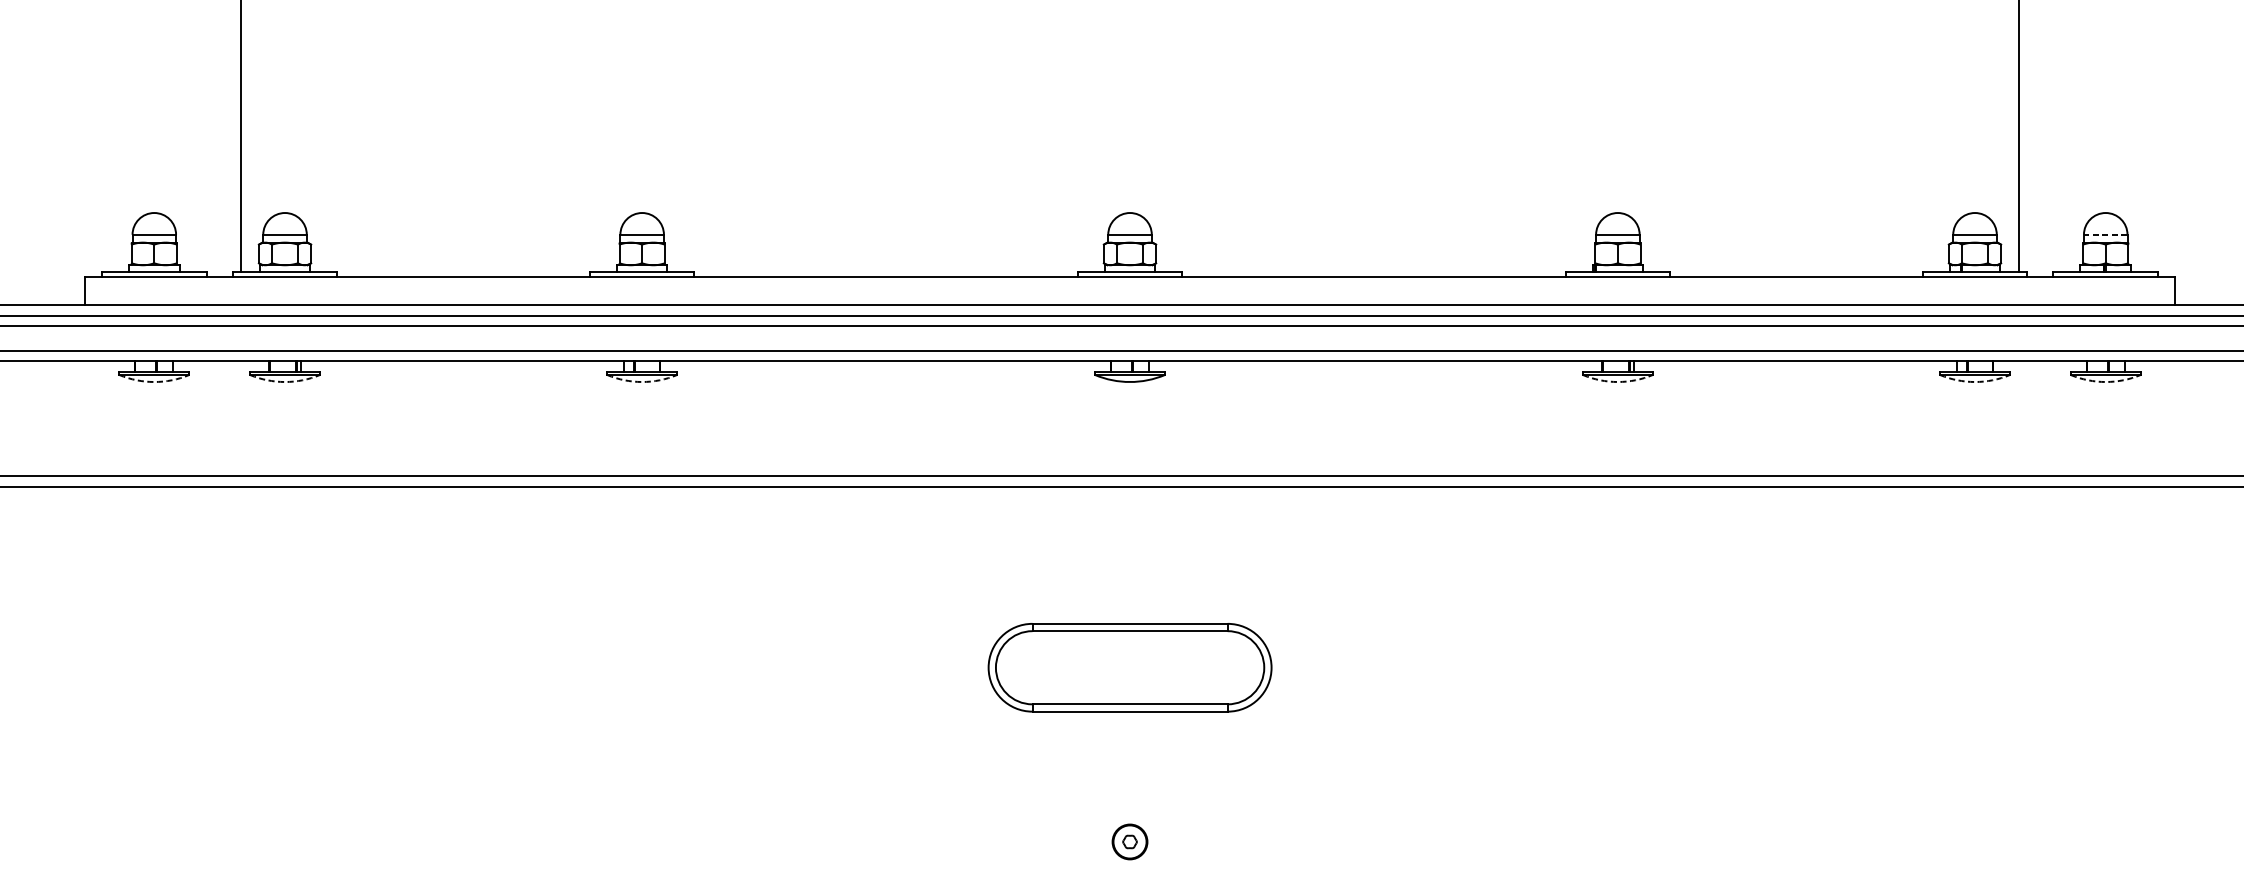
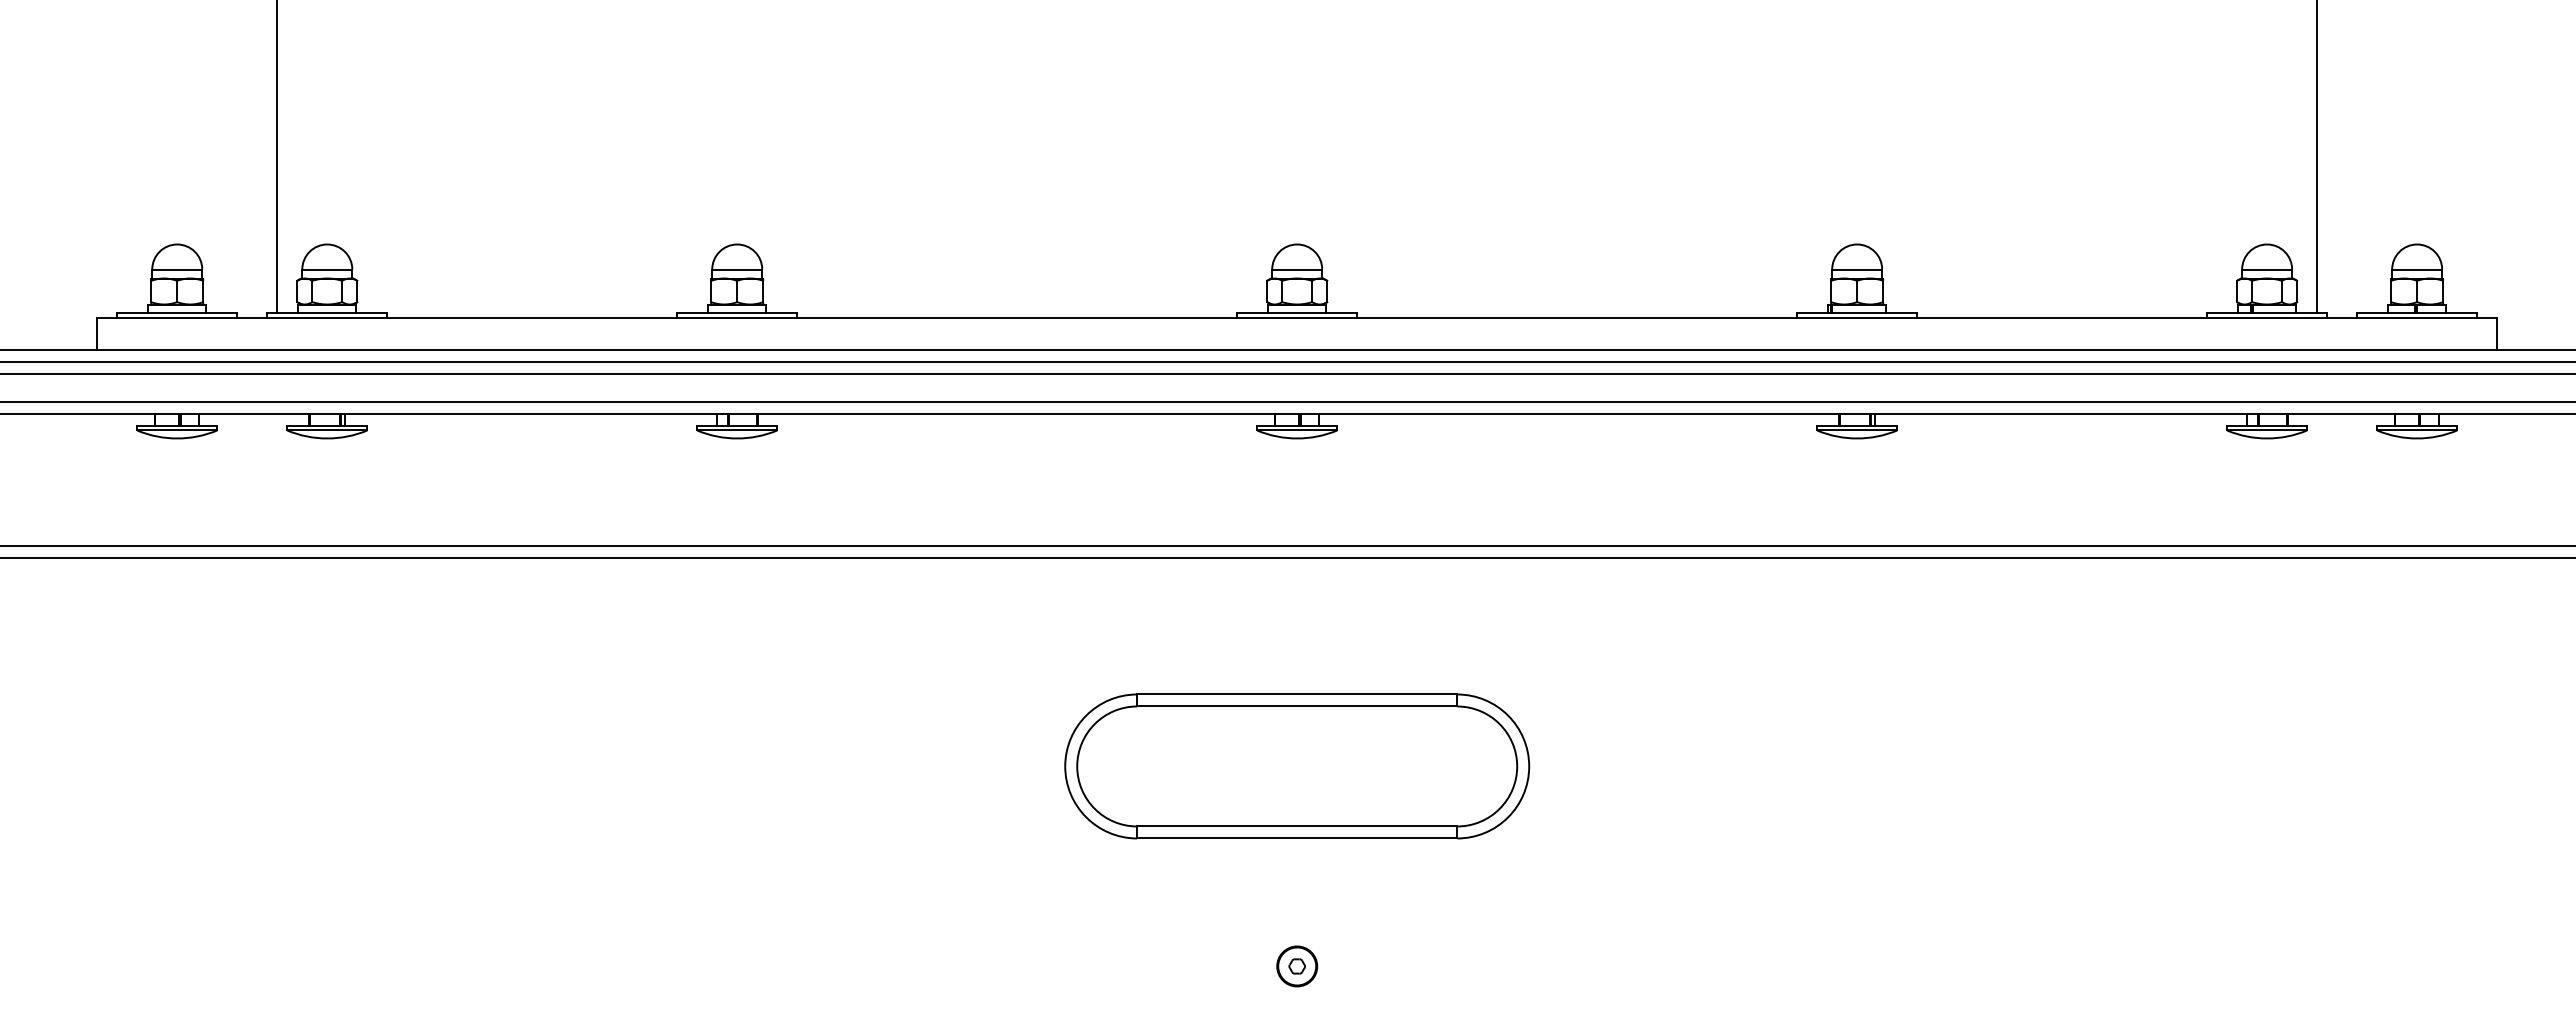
line: (2106, 234) -> (2417, 269), dashed -> solid
arc: (154, 382) -> (177, 438), dashed -> solid
arc: (285, 382) -> (327, 438), dashed -> solid
arc: (642, 382) -> (737, 438), dashed -> solid
arc: (1618, 382) -> (1857, 438), dashed -> solid
arc: (1975, 382) -> (2267, 438), dashed -> solid
arc: (2106, 382) -> (2417, 438), dashed -> solid
part: (1130, 667) -> (1297, 766), size x1.43

